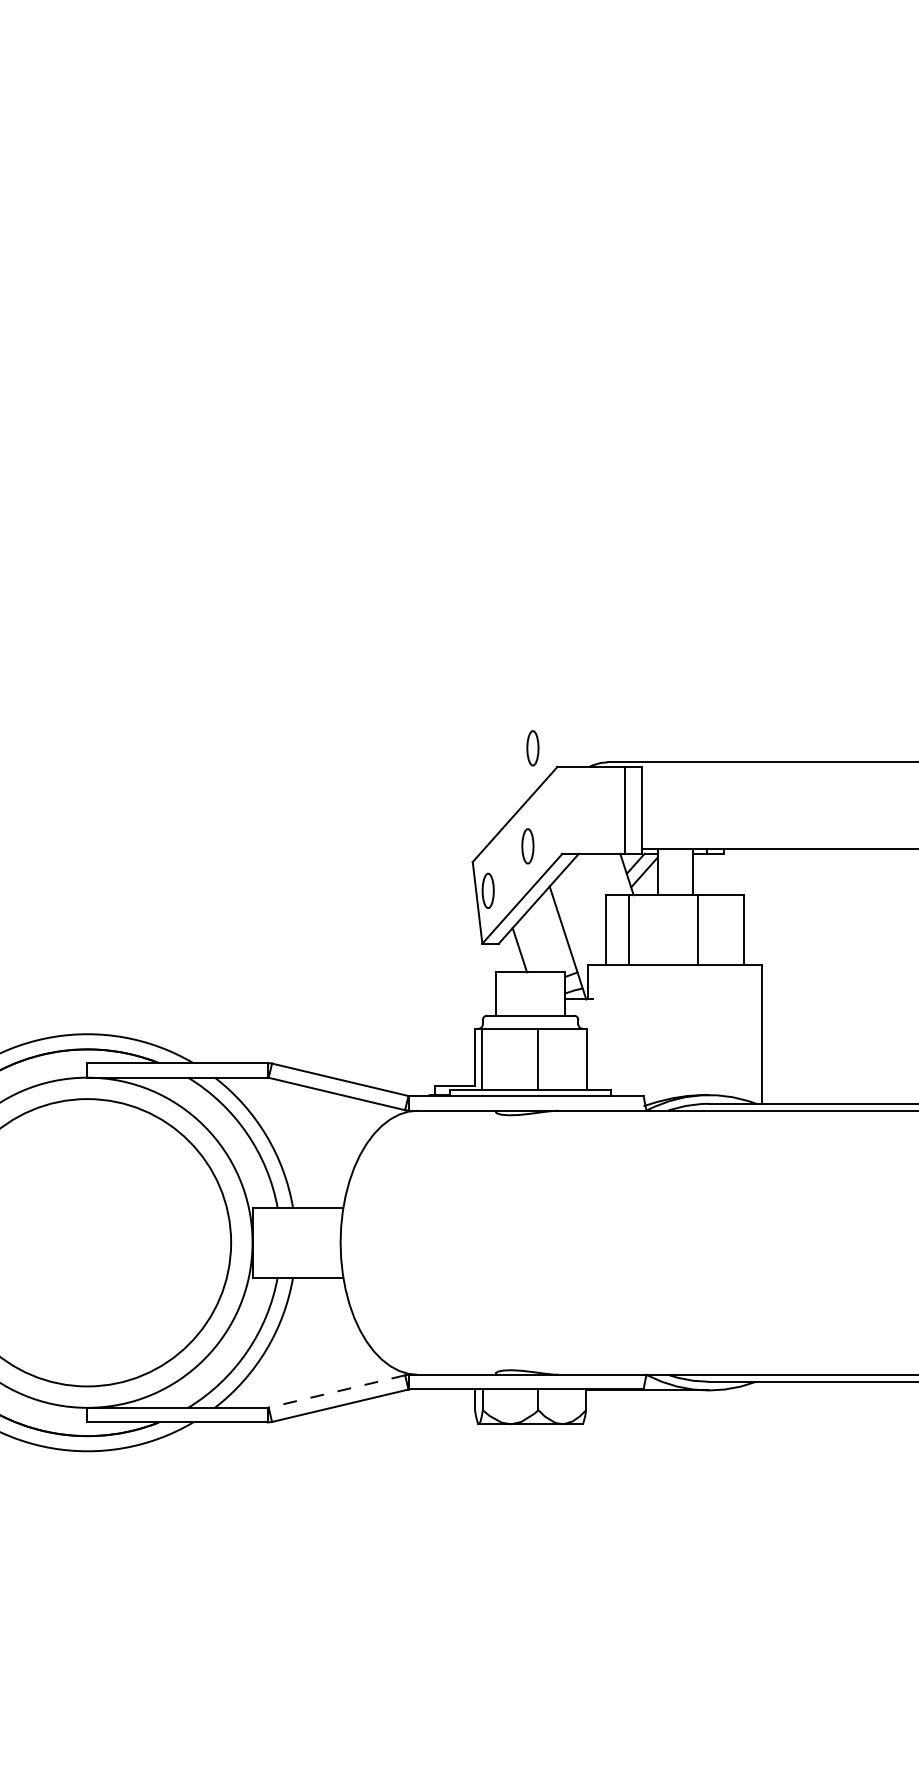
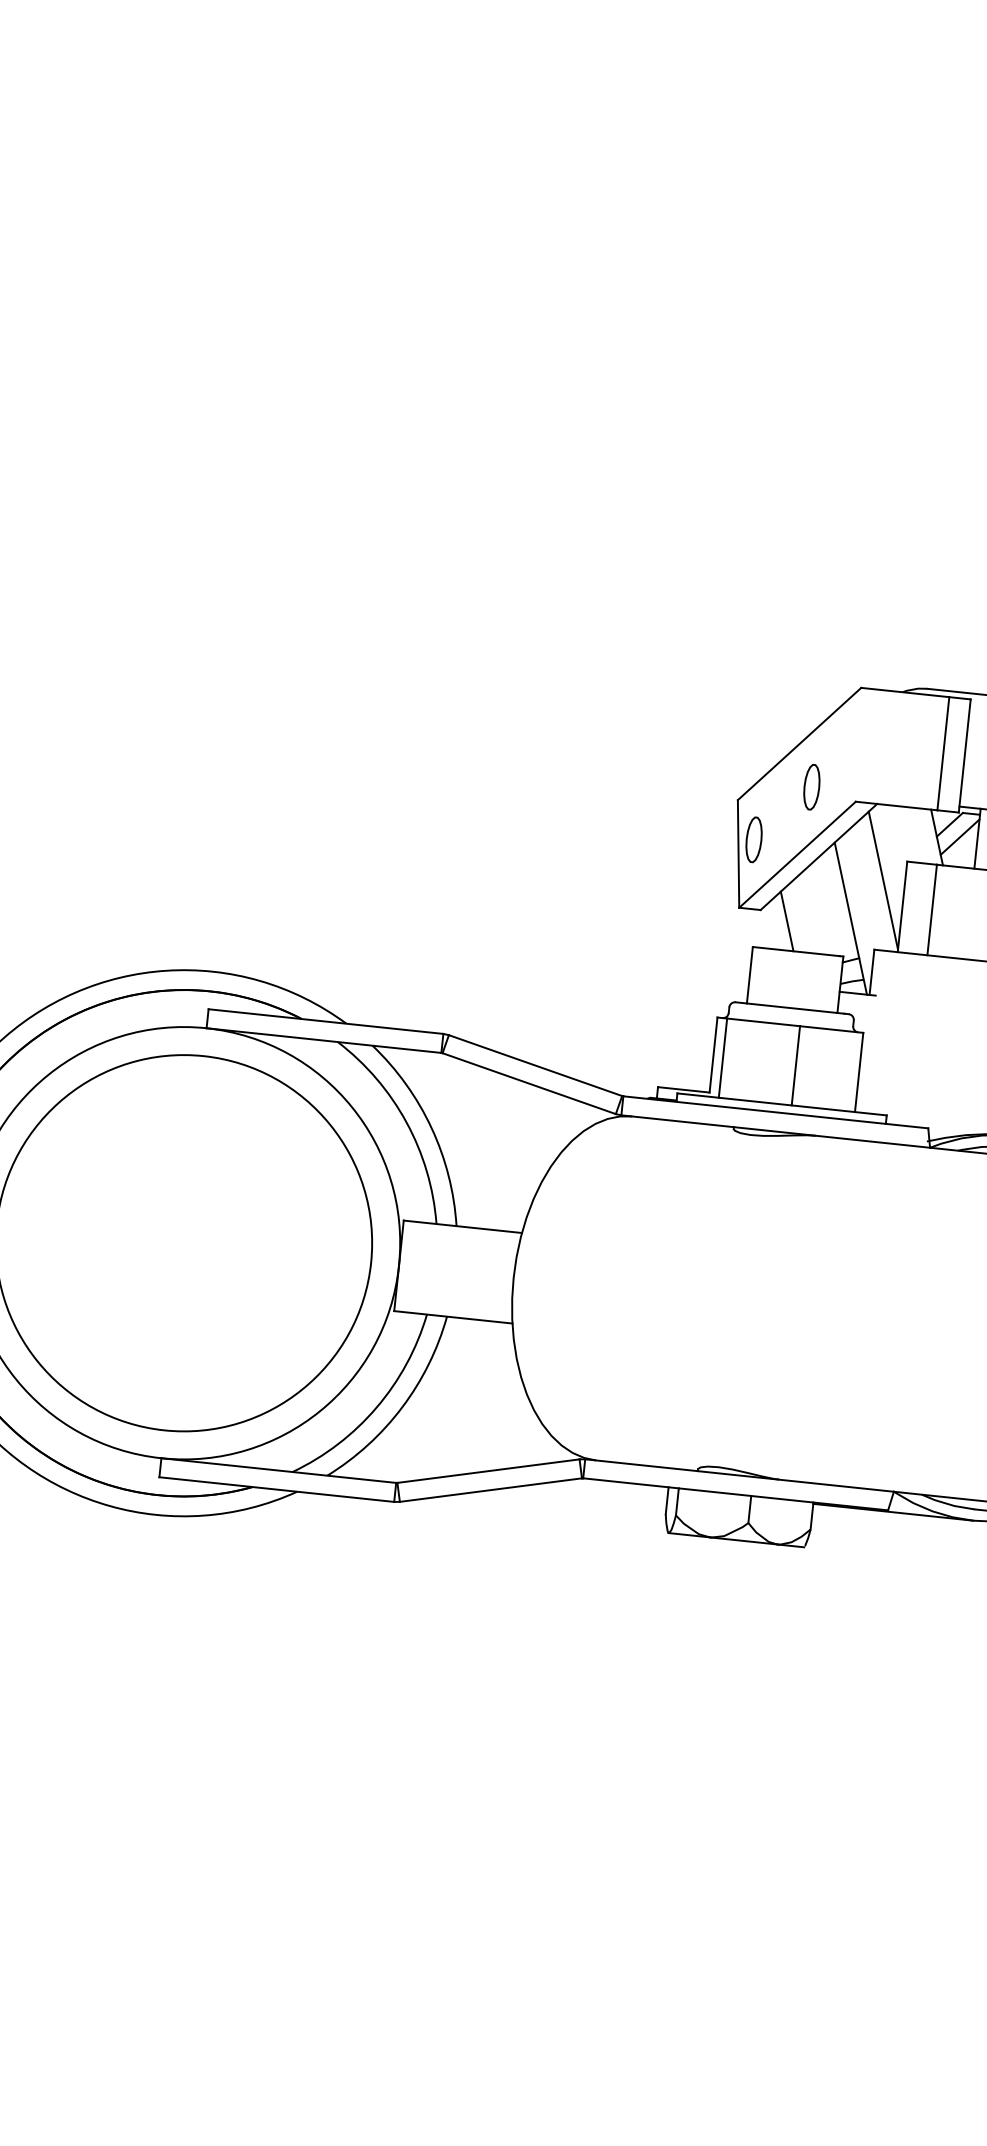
part: (532, 748) -> (831, 660), removed
line: (589, 911) -> (883, 880), added
line: (336, 1391) -> (487, 1471), dashed -> solid

